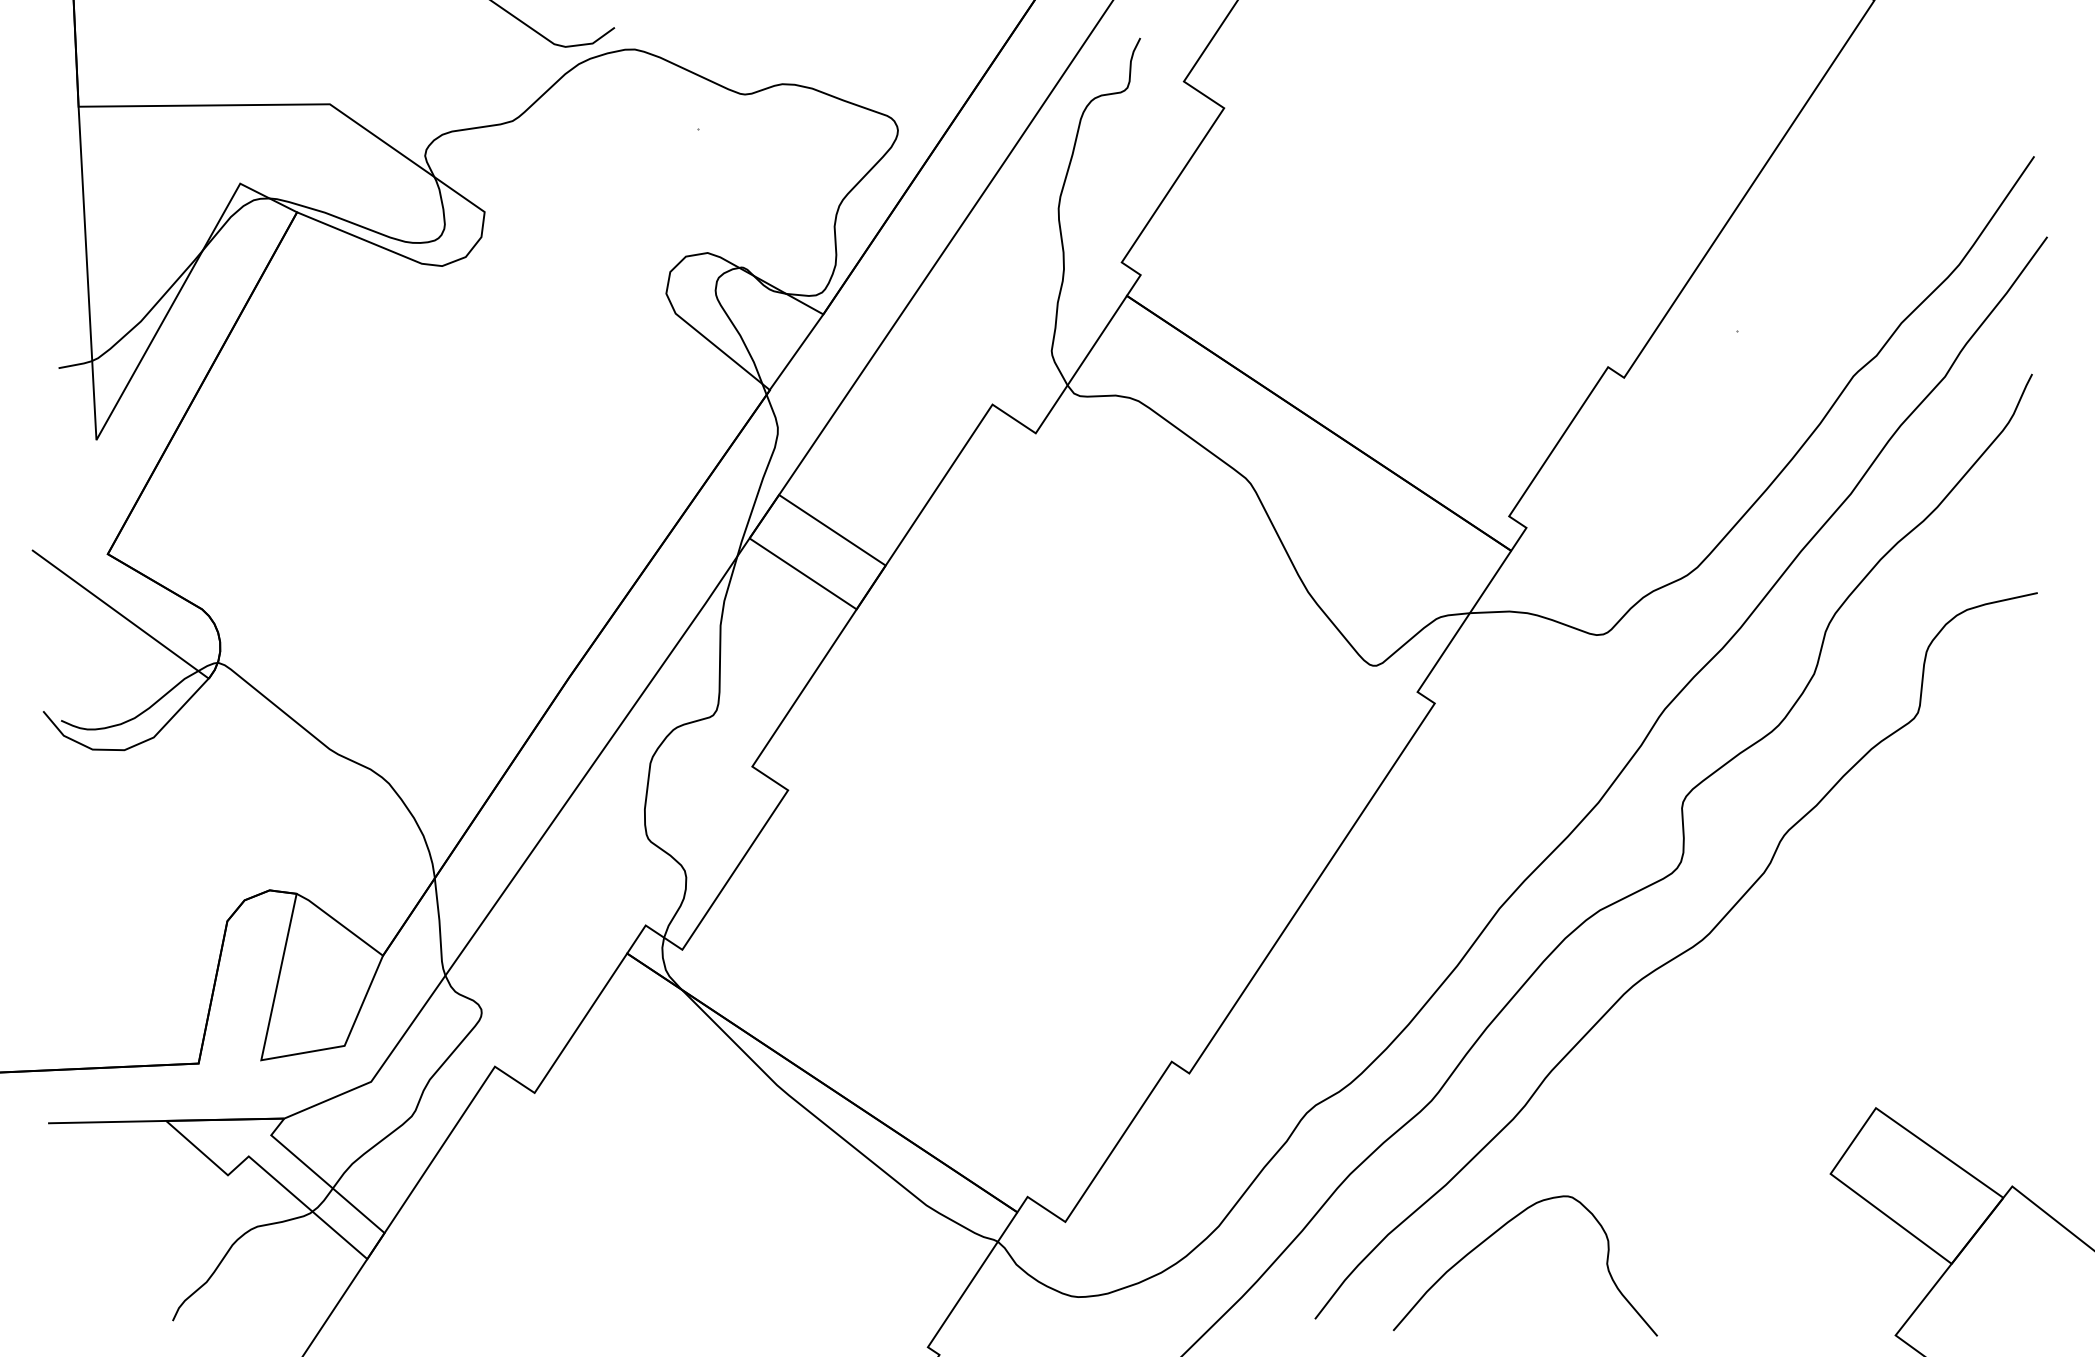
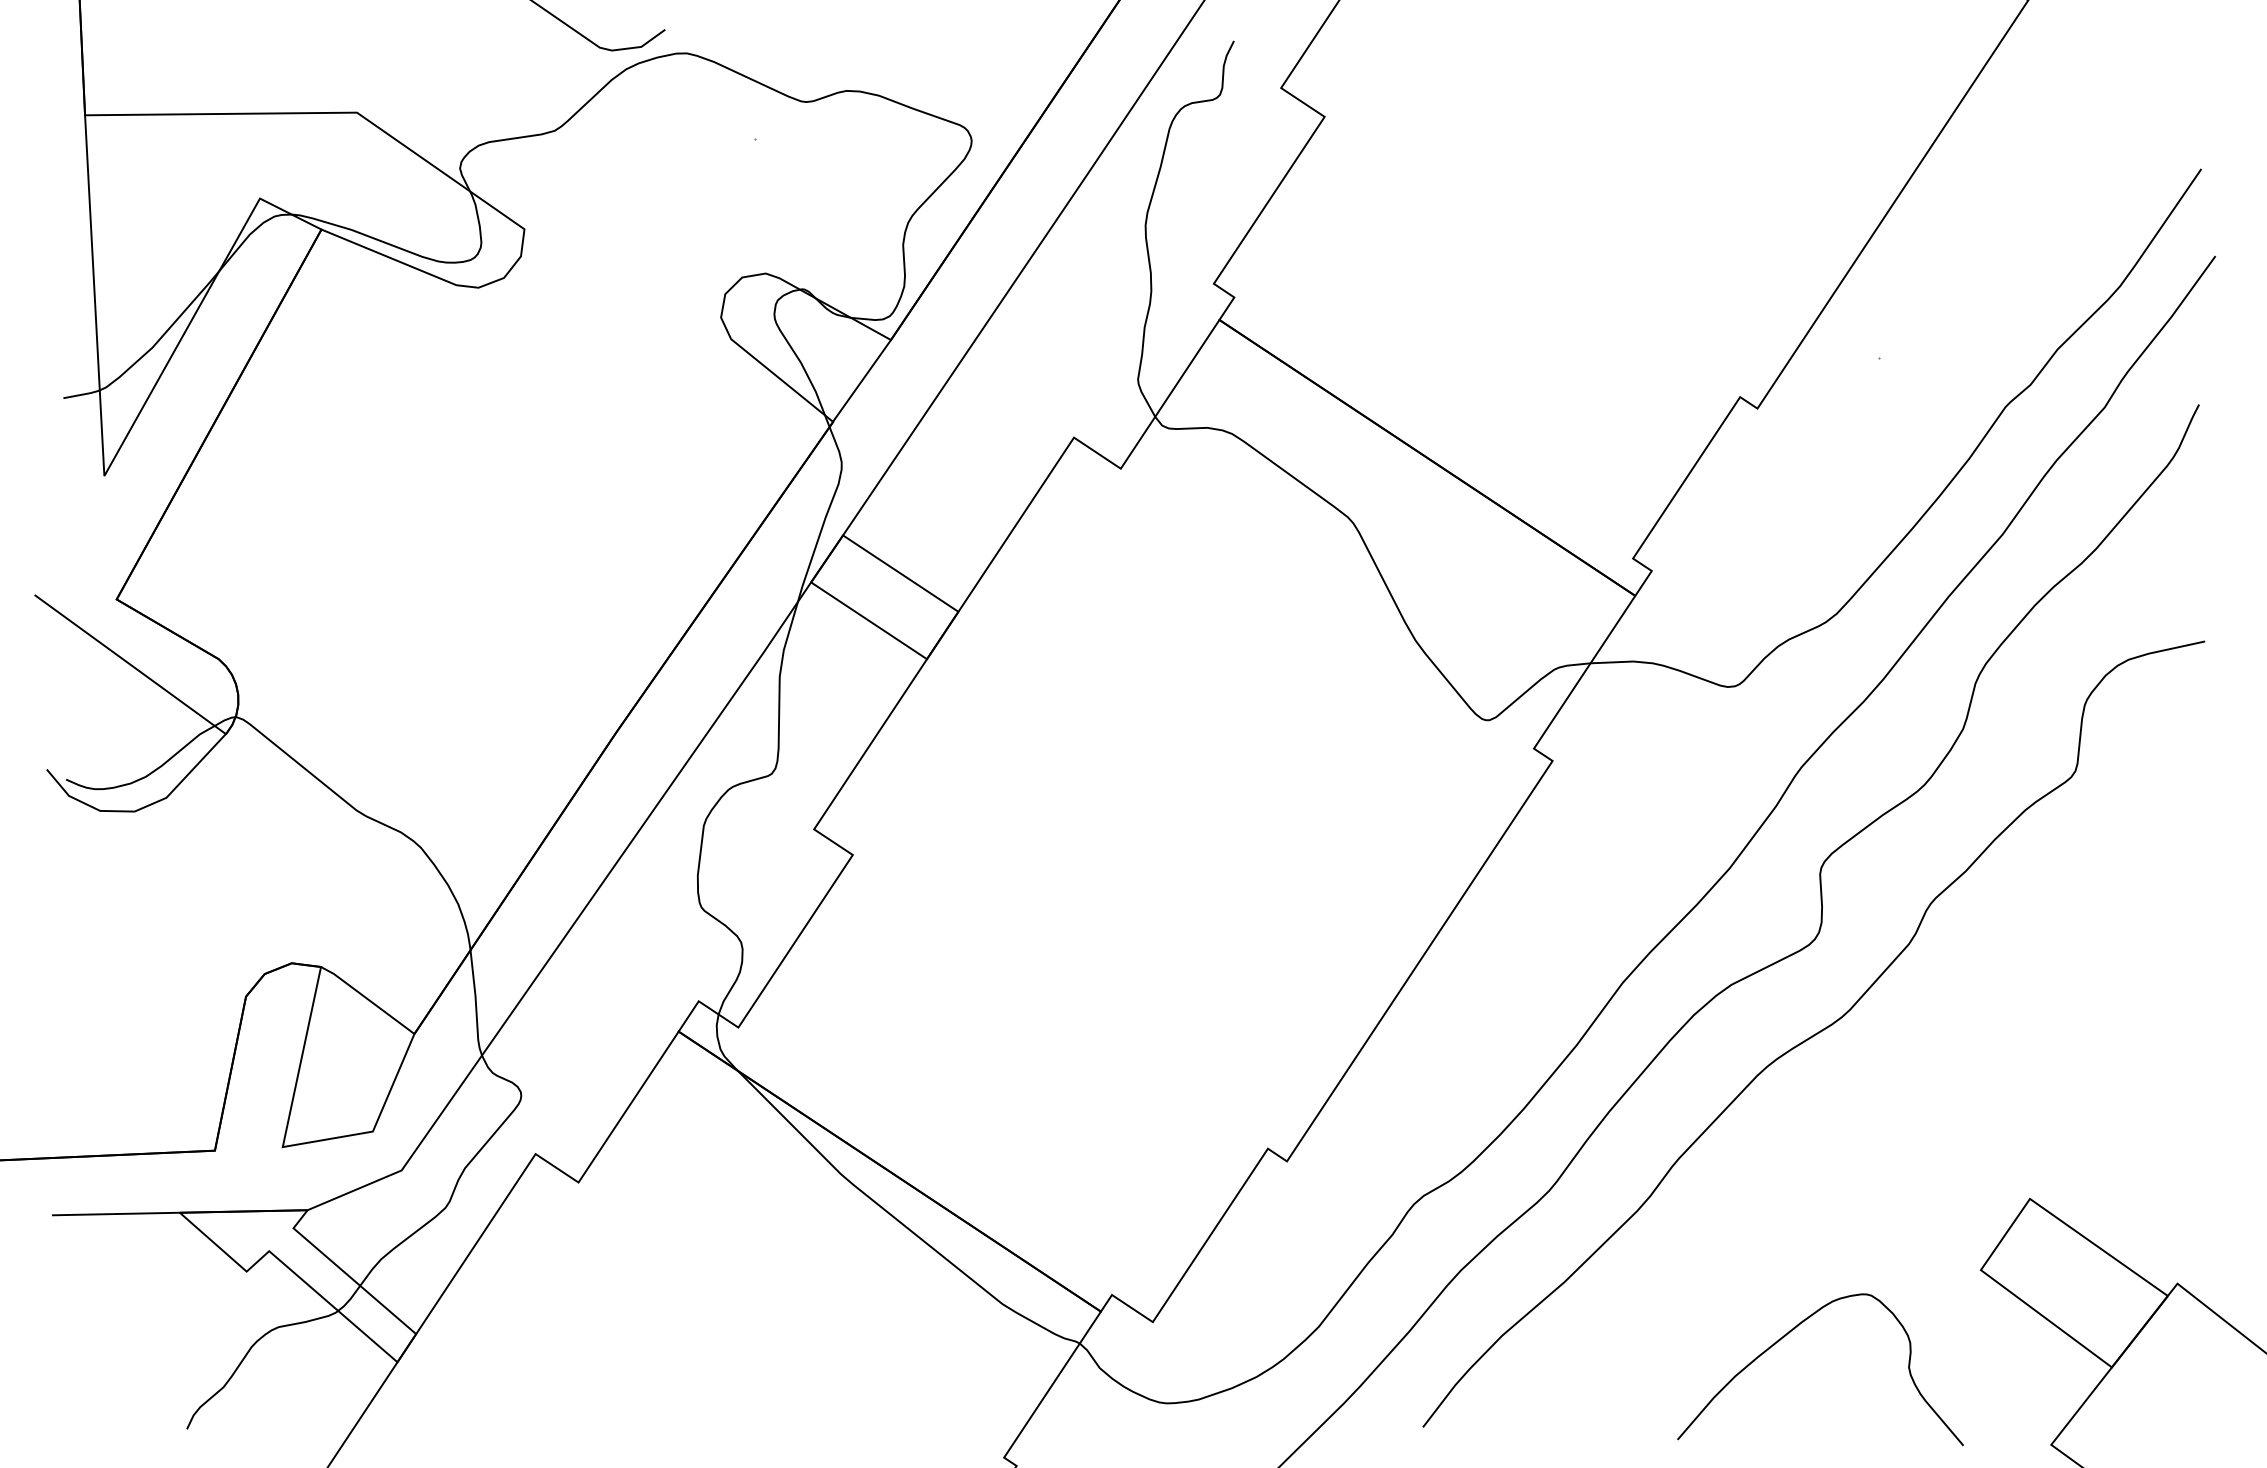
curve: (1499, 1230) -> (1792, 1331), moved

